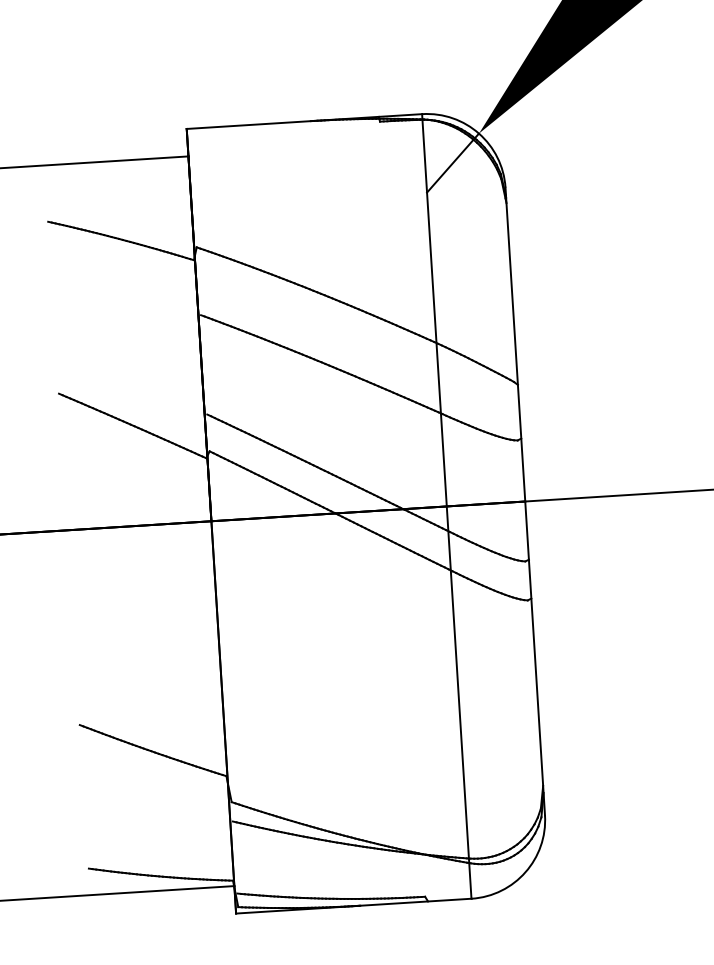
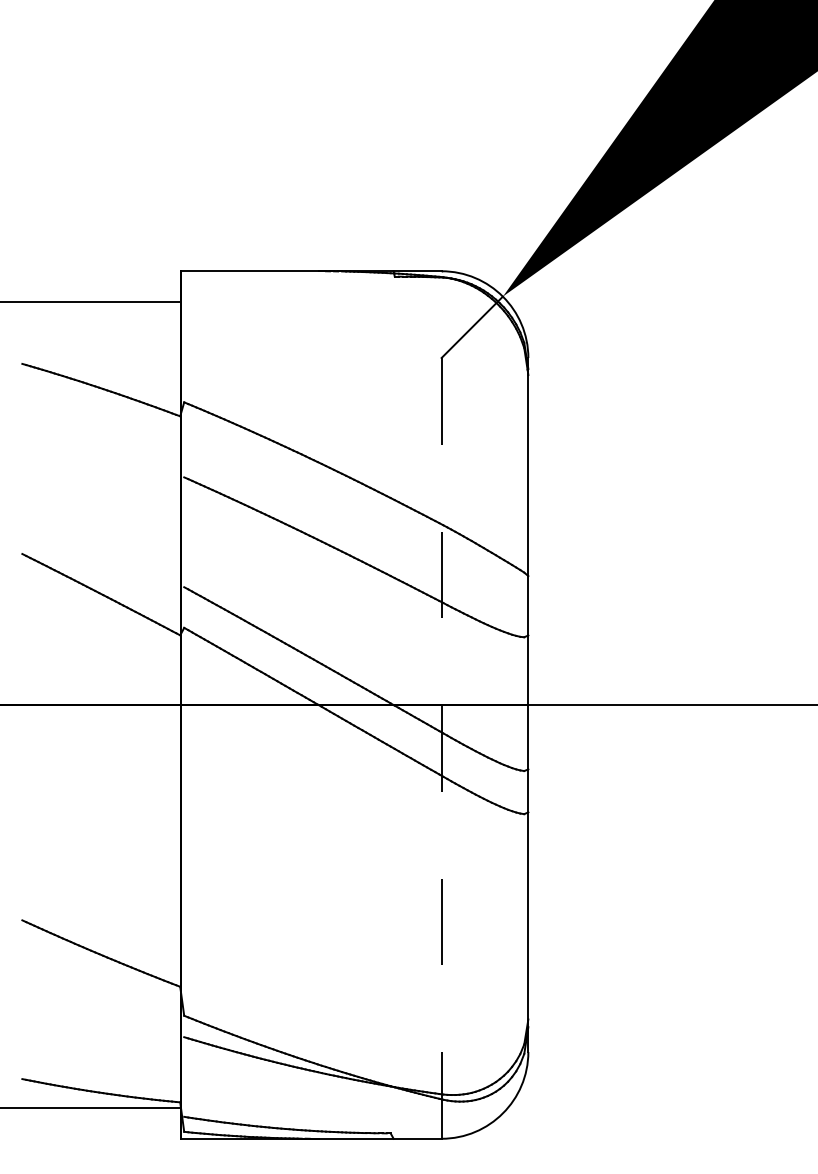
line: (446, 506) -> (441, 705), solid -> dashed

